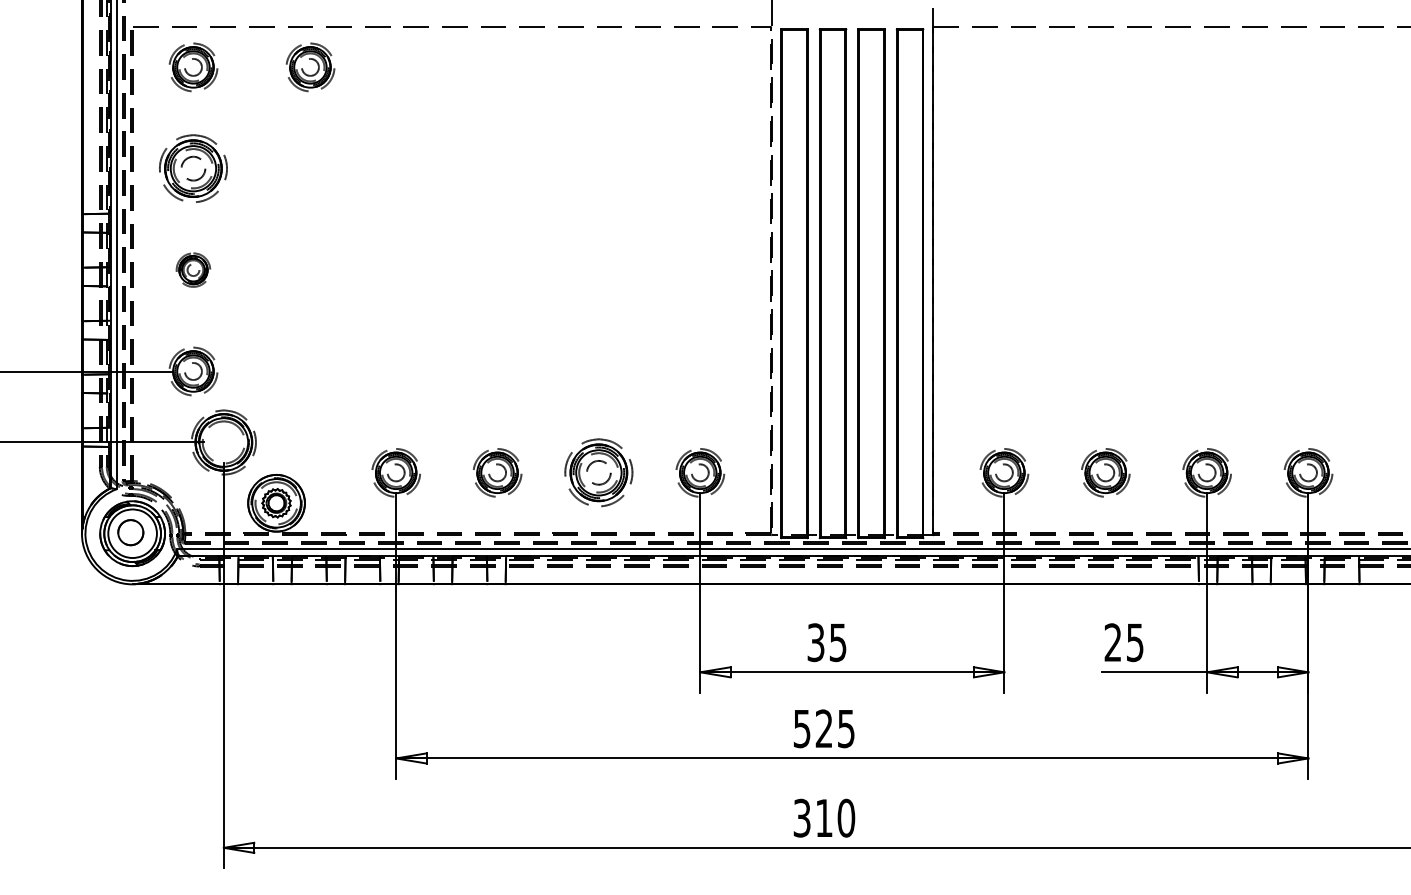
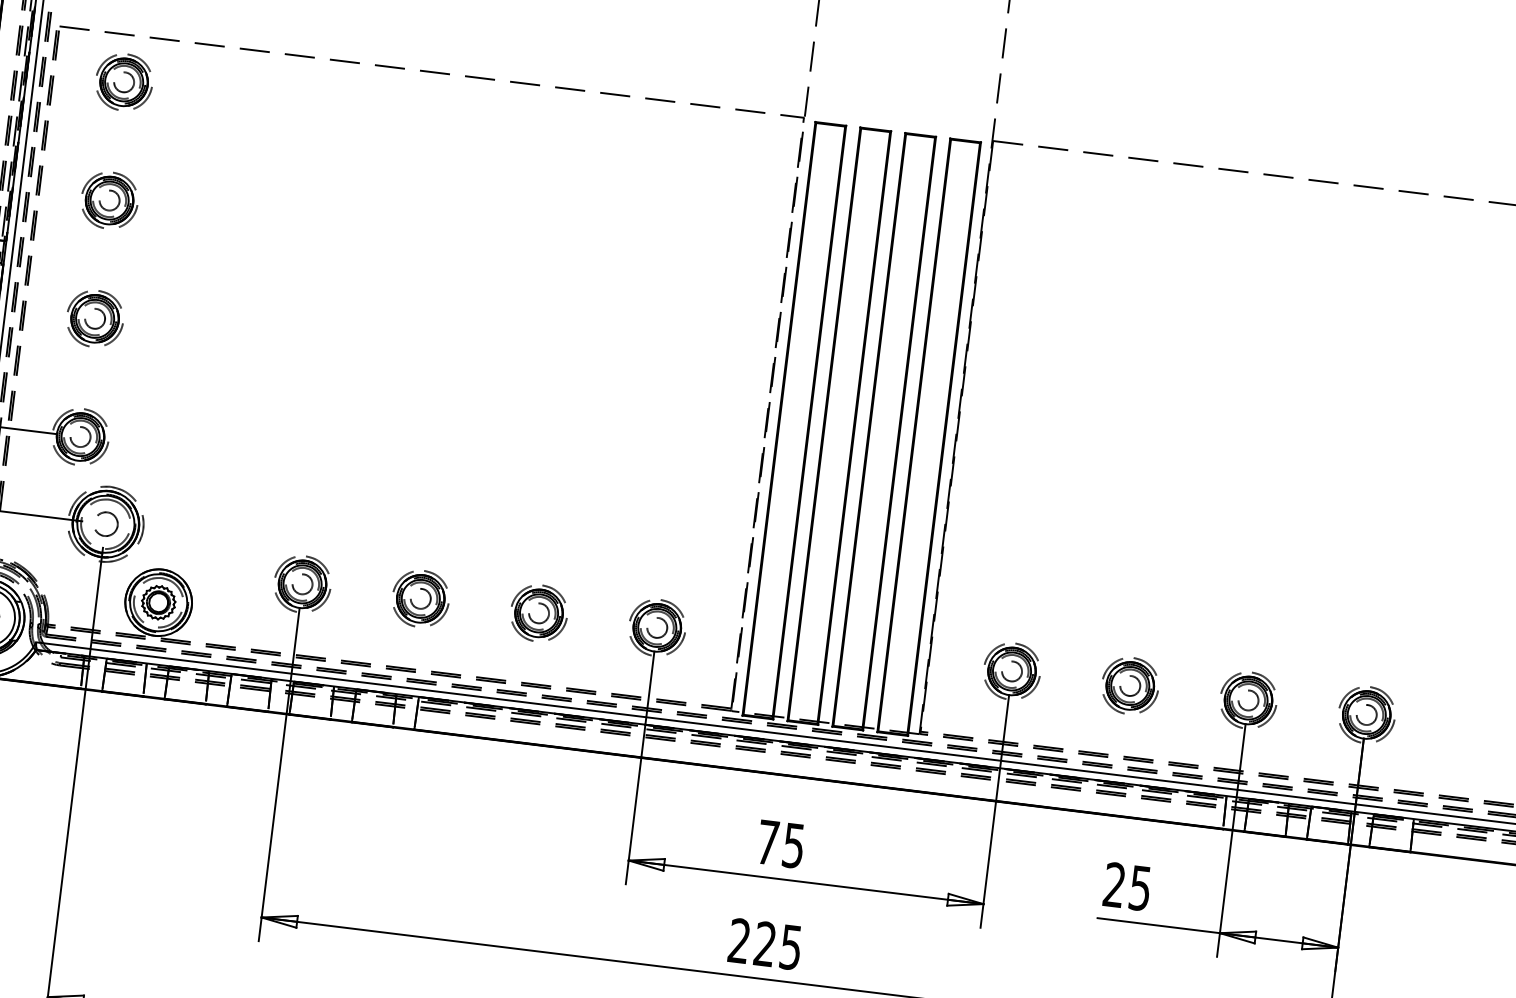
part: (310, 67) -> (260, 99), removed
part: (193, 168) -> (109, 200), size x0.71
part: (193, 269) -> (95, 318), size x1.43
circle: (224, 442) -> (106, 524), added
part: (598, 472) -> (538, 612), size x0.71
text: (815, 642) -> (767, 842), 35 -> 75
text: (801, 728) -> (738, 940), 525 -> 225

